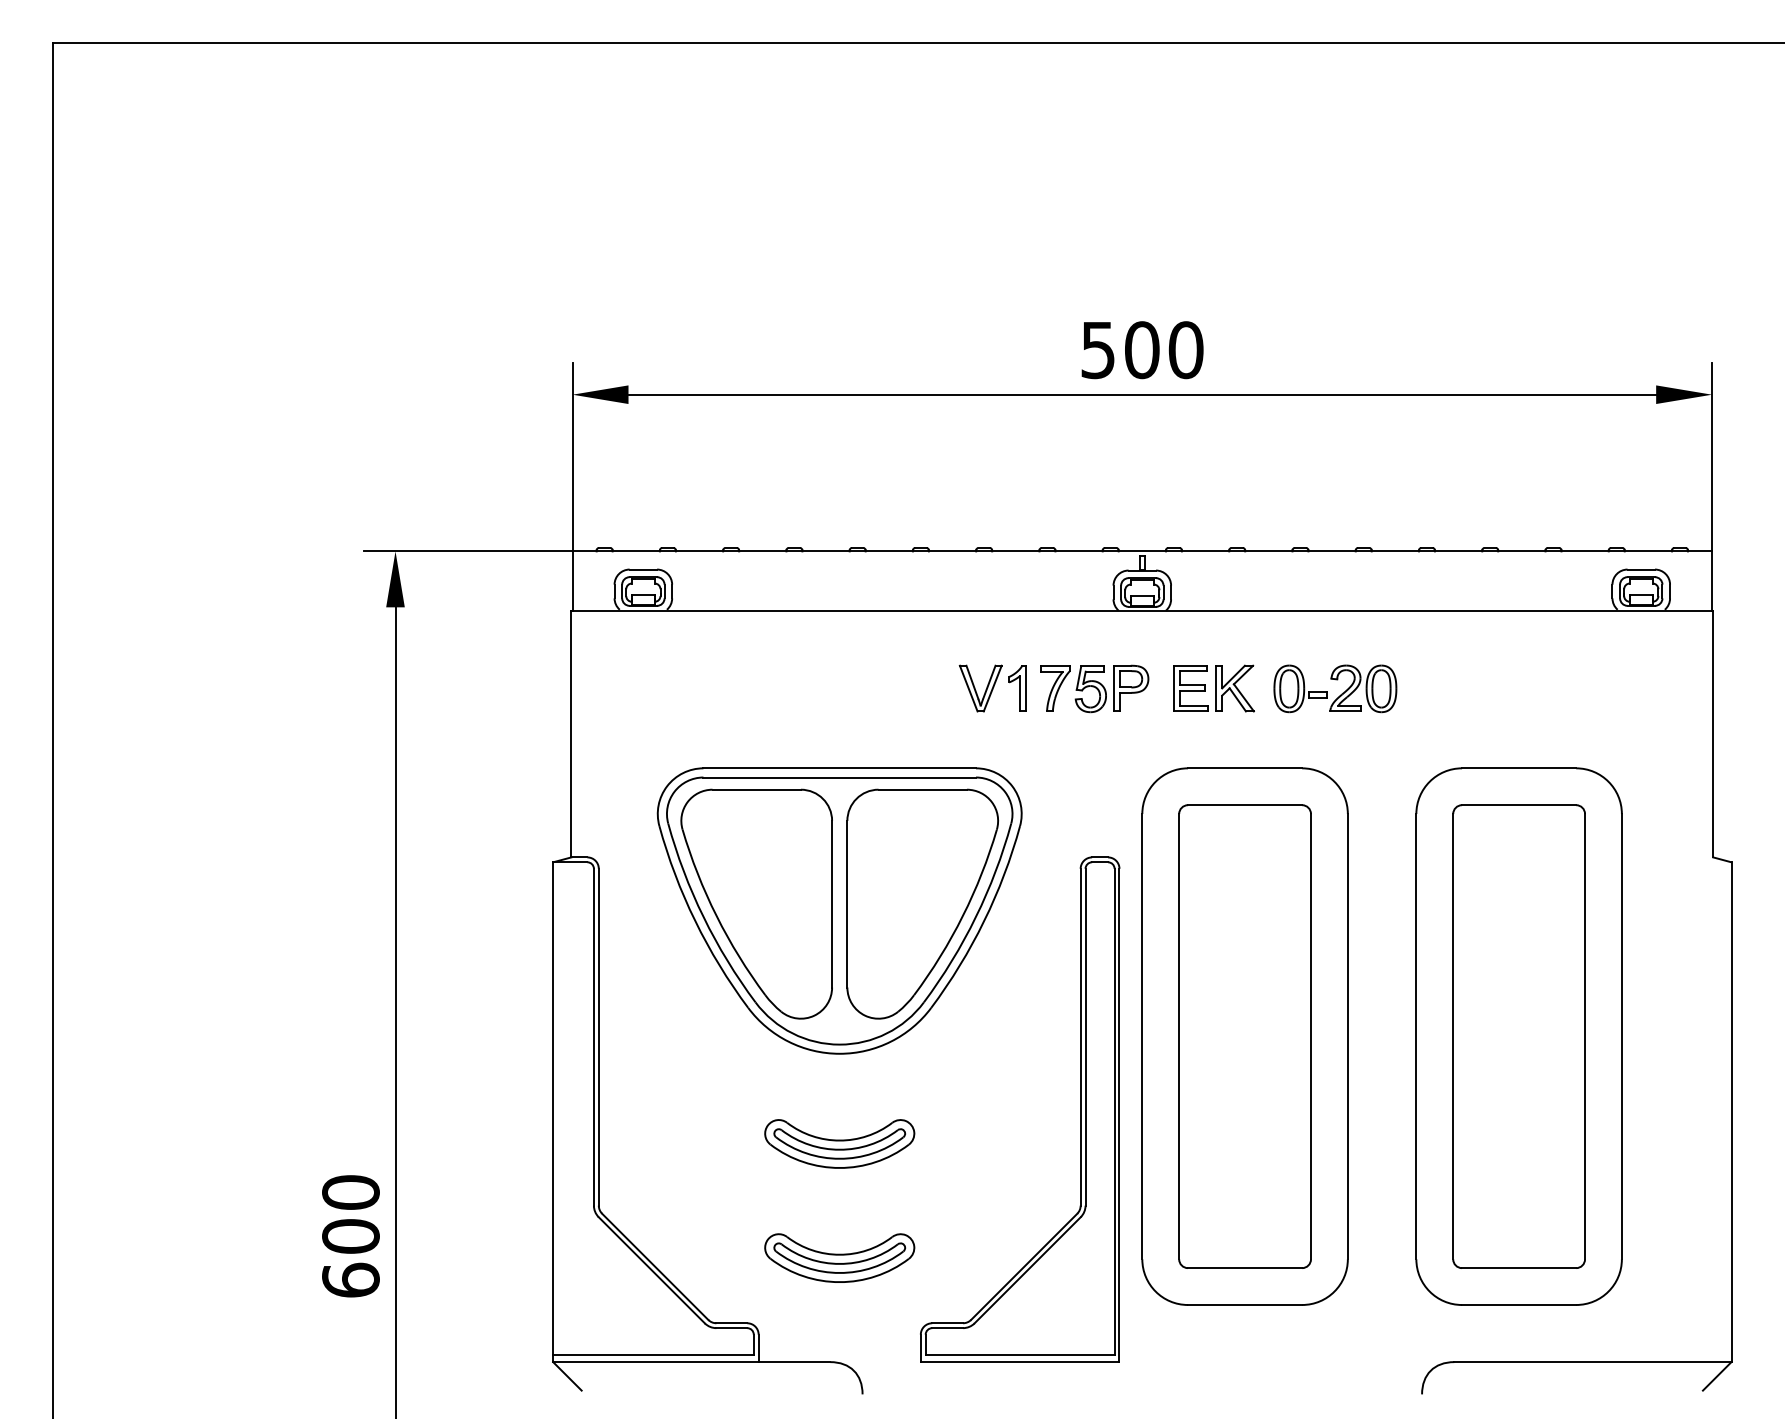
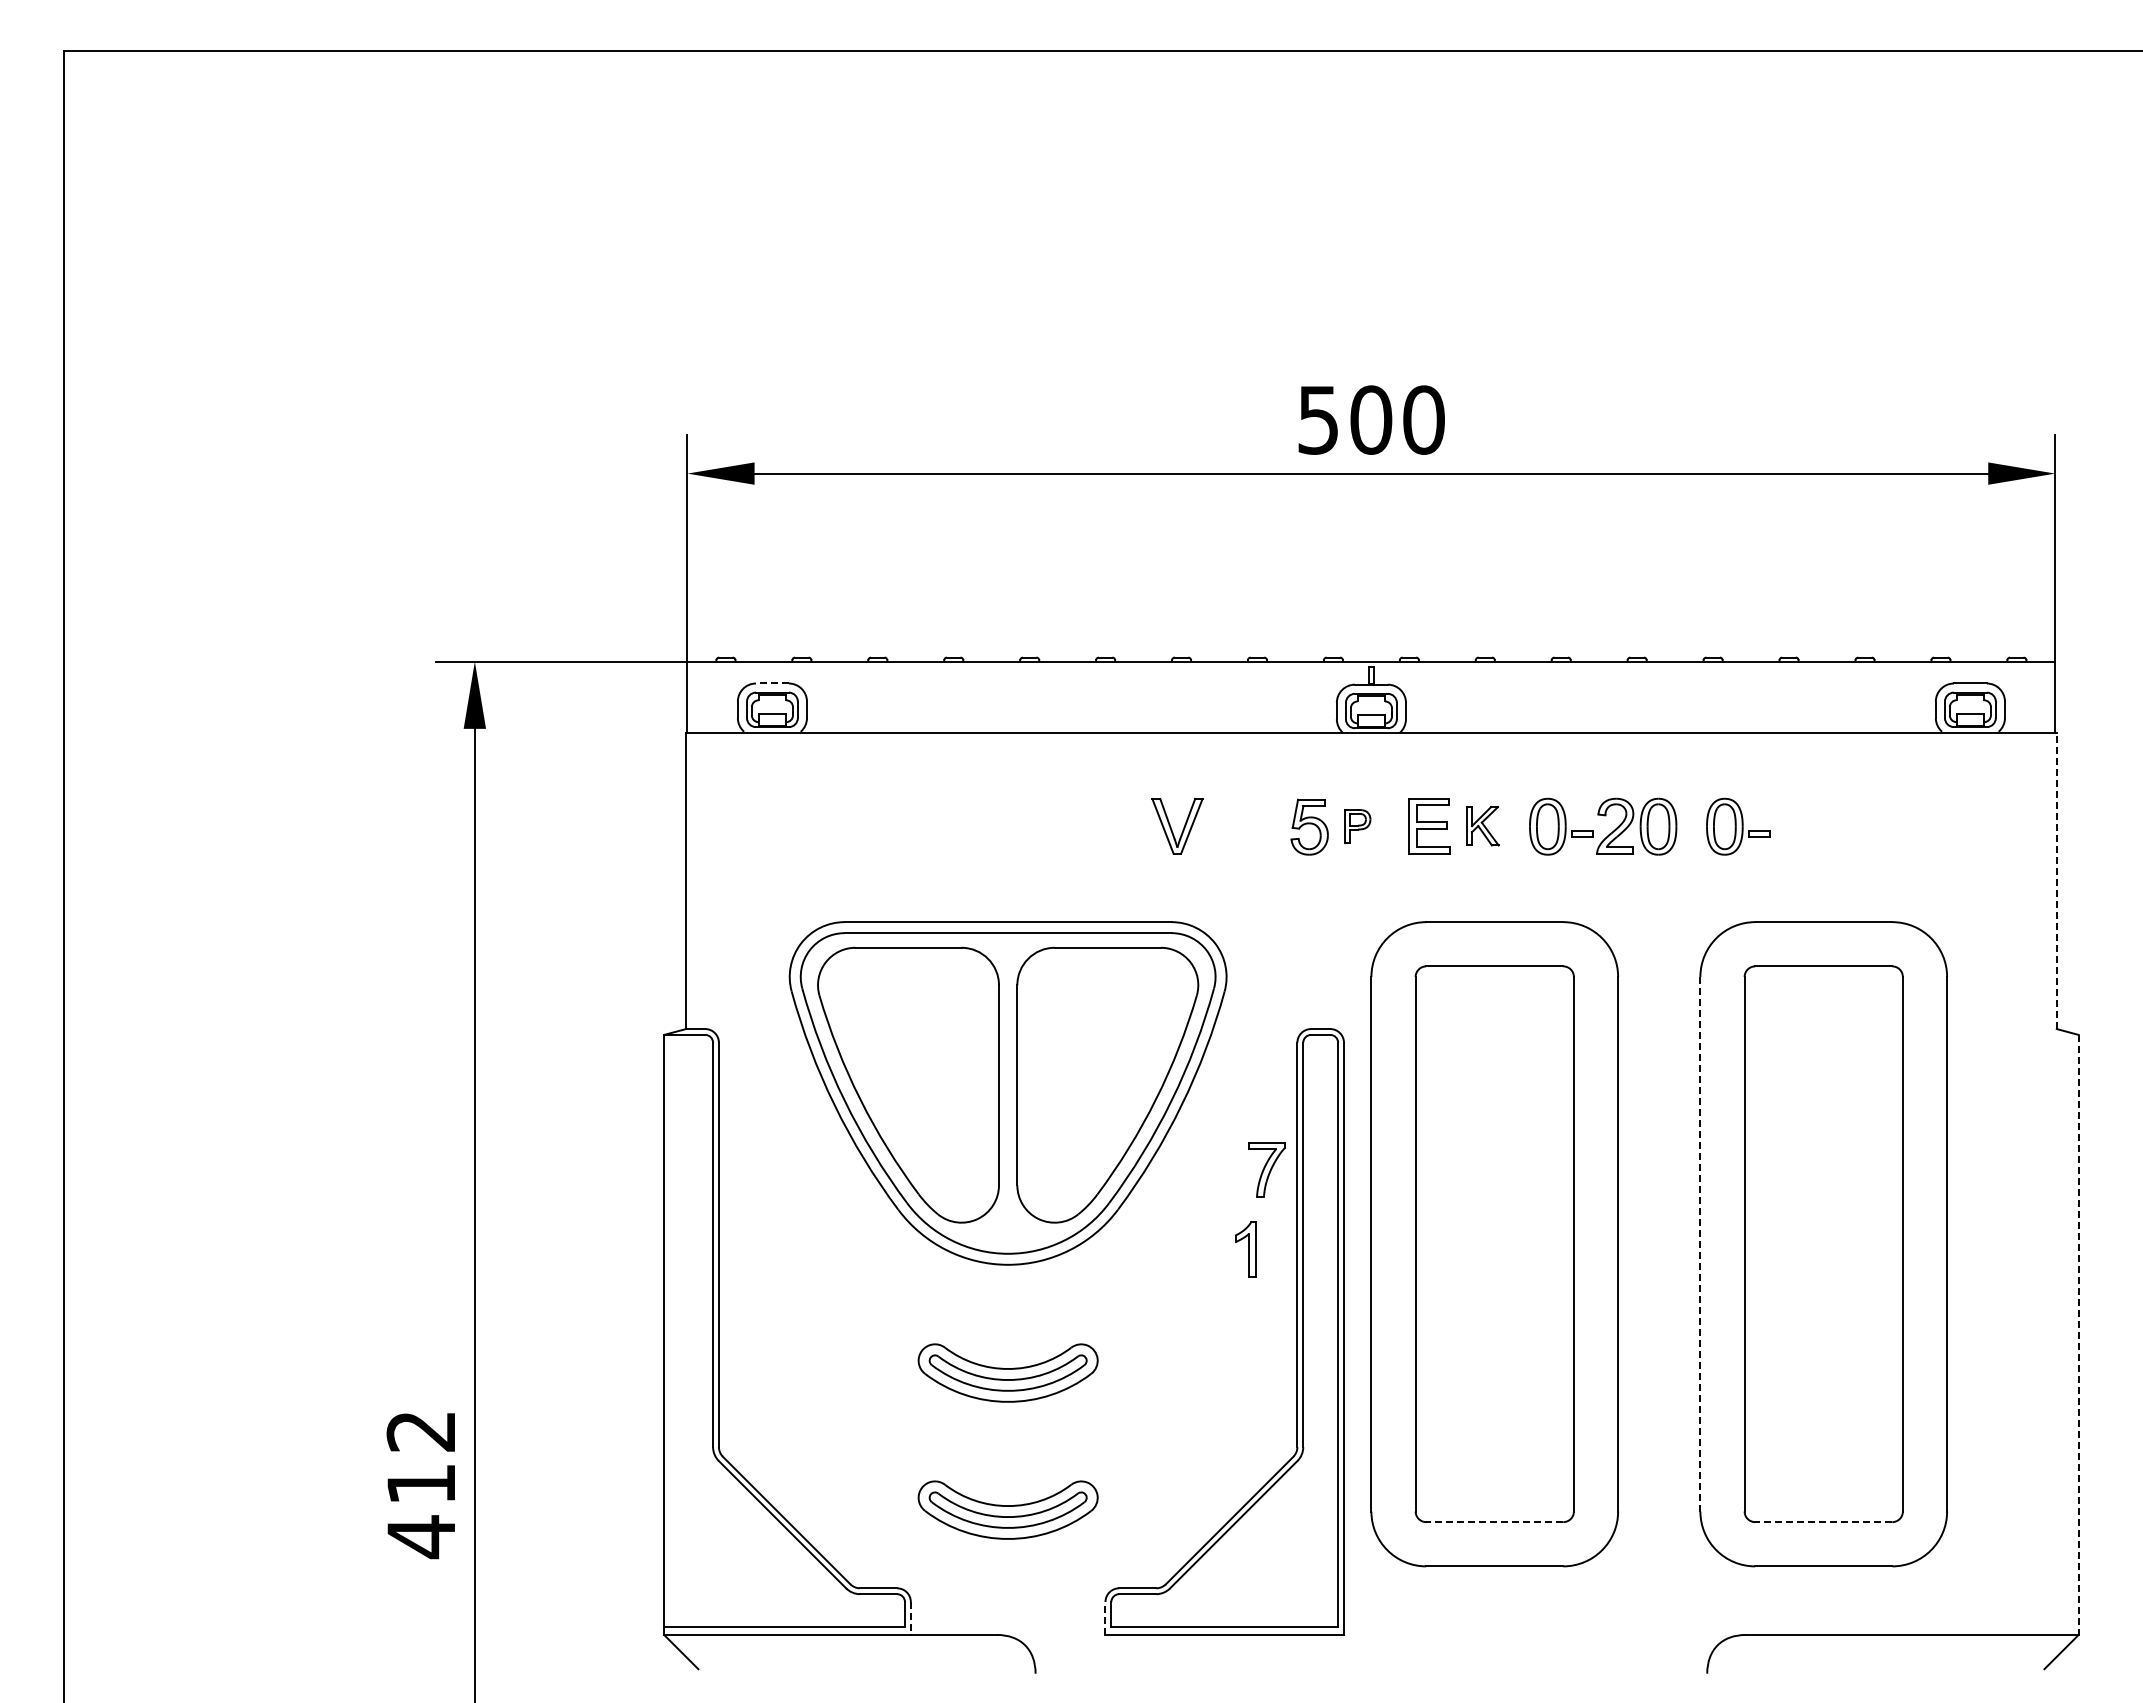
line: (642, 569) -> (771, 683), solid -> dashed
part: (1234, 687) -> (1482, 825), size x0.7
part: (1017, 688) -> (1245, 1249), moved
part: (1054, 688) -> (1266, 1169), moved
part: (1130, 688) -> (1357, 826), size x0.6
part: (1448, 688) -> (1738, 826), added
line: (1713, 733) -> (2056, 880), solid -> dashed
line: (1416, 1036) -> (1700, 1243), solid -> dashed
line: (1731, 1111) -> (2078, 1334), solid -> dashed
text: (351, 1236) -> (421, 1484), 600 -> 412
line: (1244, 1268) -> (1494, 1522), solid -> dashed
line: (1518, 1268) -> (1823, 1522), solid -> dashed
line: (920, 1347) -> (1105, 1617), solid -> dashed
line: (758, 1348) -> (910, 1618), solid -> dashed

